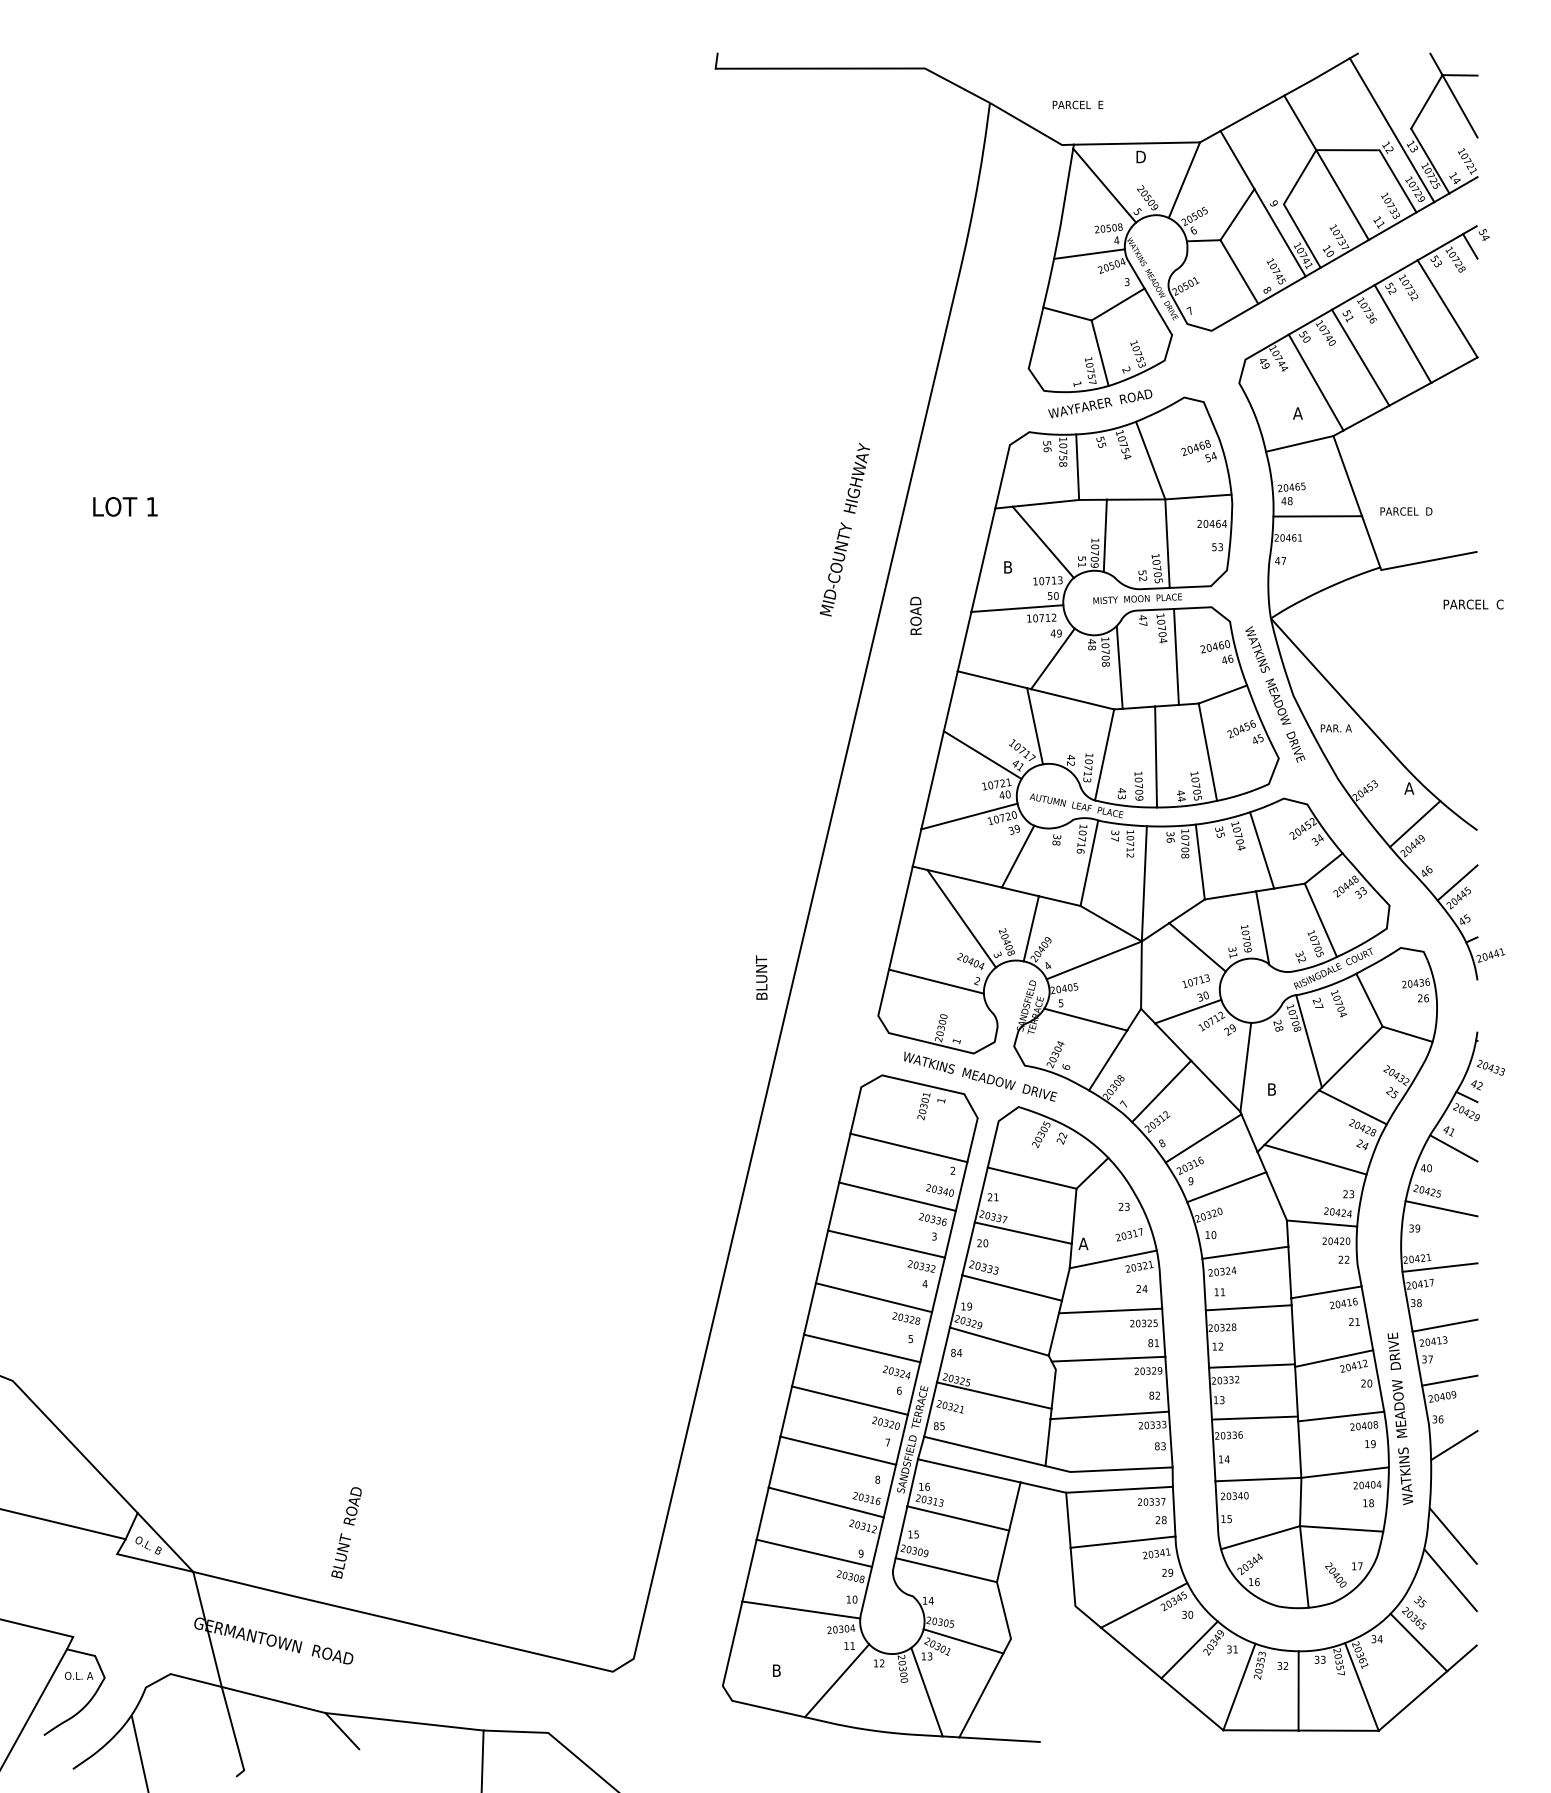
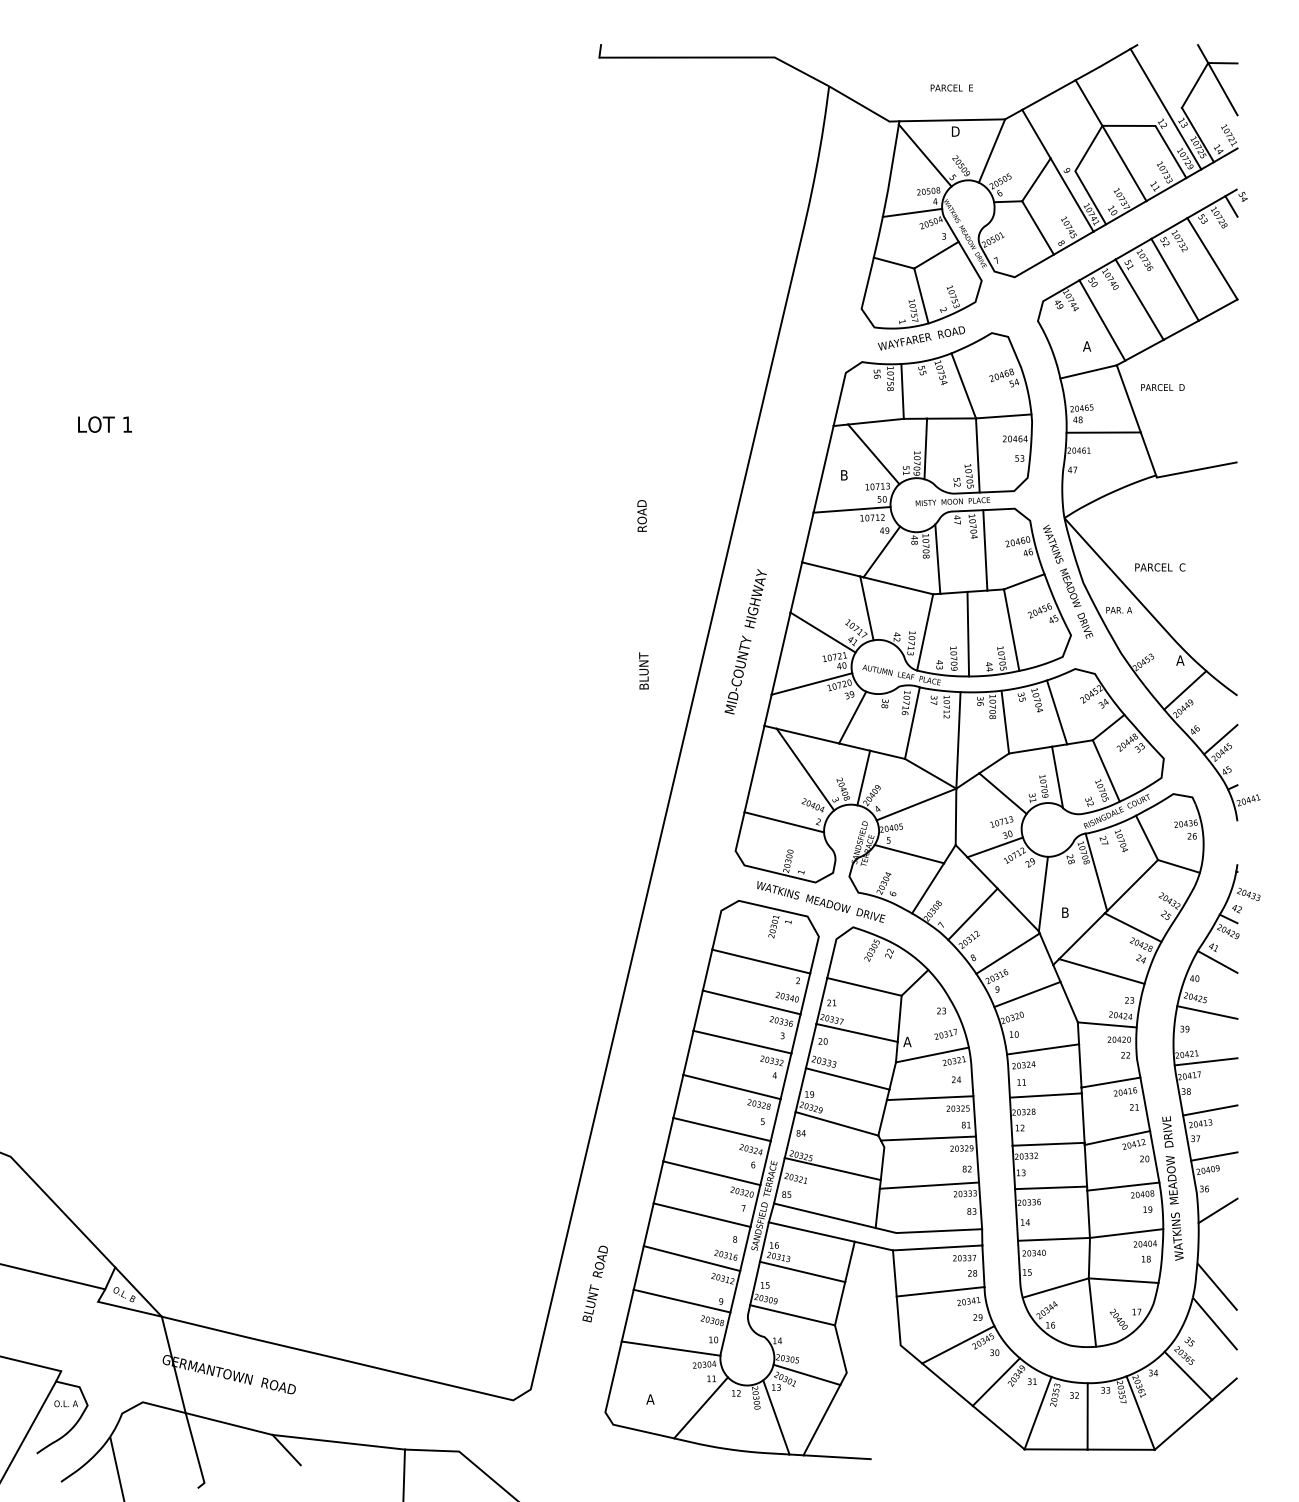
text: (1077, 104) -> (951, 87), moved
text: (1405, 511) -> (1162, 387), moved
text: (844, 529) -> (745, 641), moved
text: (1473, 604) -> (1160, 567), moved
text: (915, 615) -> (641, 515), moved
text: (761, 977) -> (643, 670), moved
text: (345, 1532) -> (594, 1283), moved
text: (776, 1670) -> (650, 1399), B -> A

